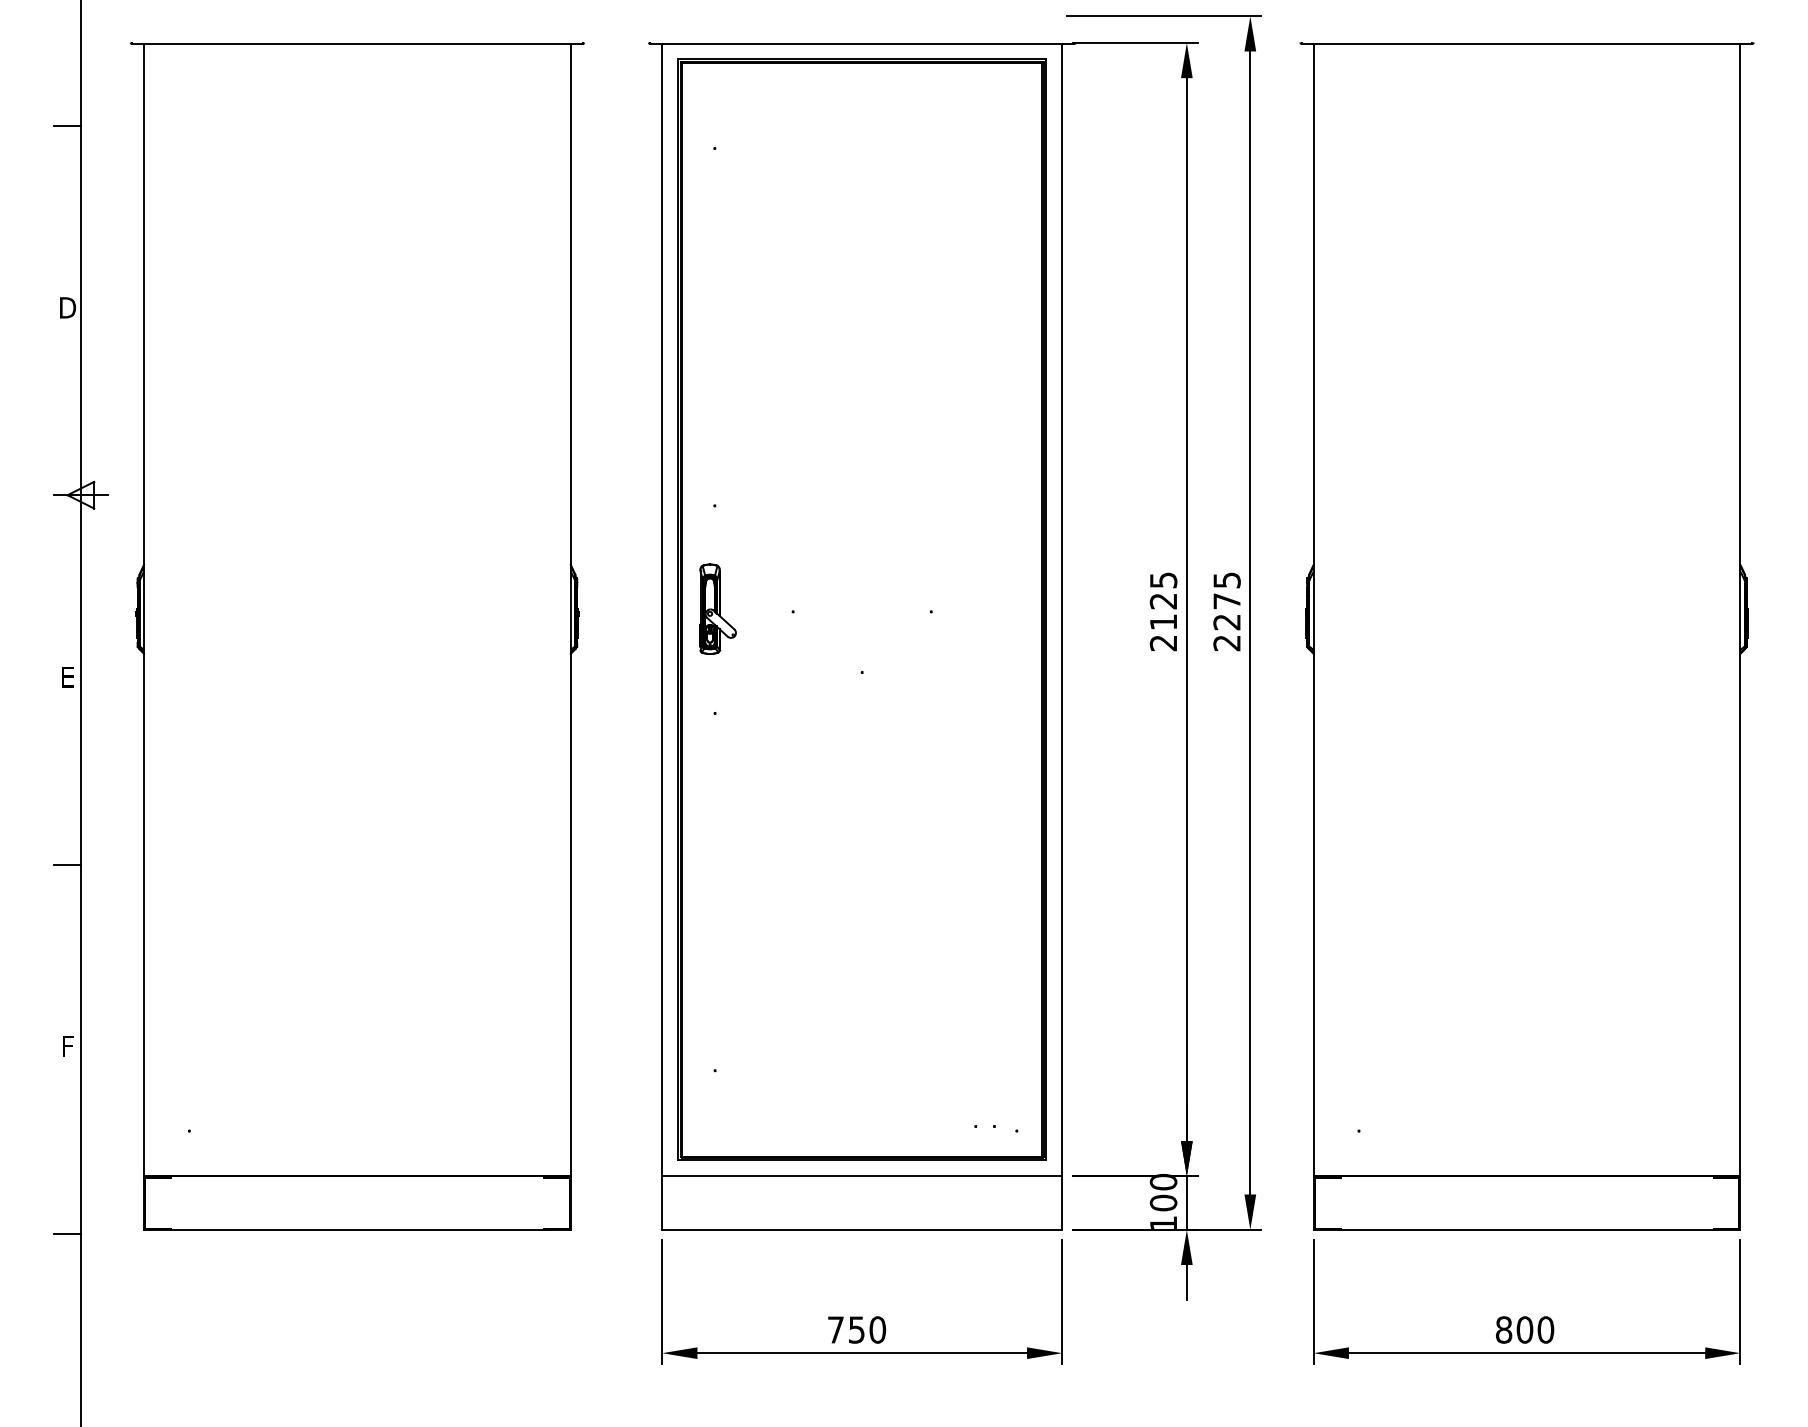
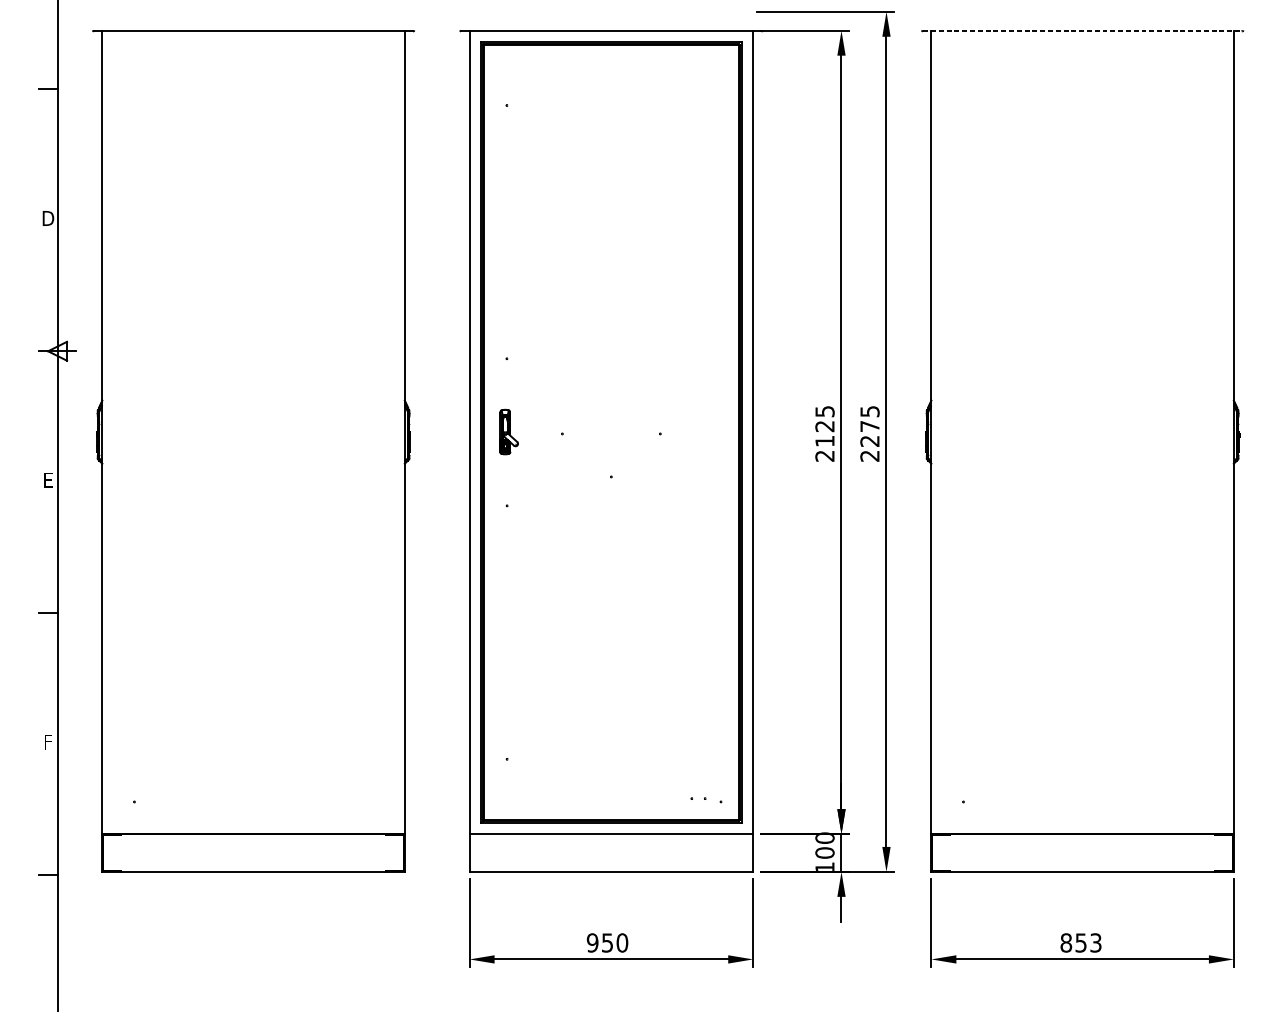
line: (1527, 44) -> (1082, 31), solid -> dashed
part: (717, 608) -> (508, 431), size x0.7
text: (835, 1329) -> (592, 942), 750 -> 950
text: (1535, 1329) -> (1088, 942), 800 -> 853

